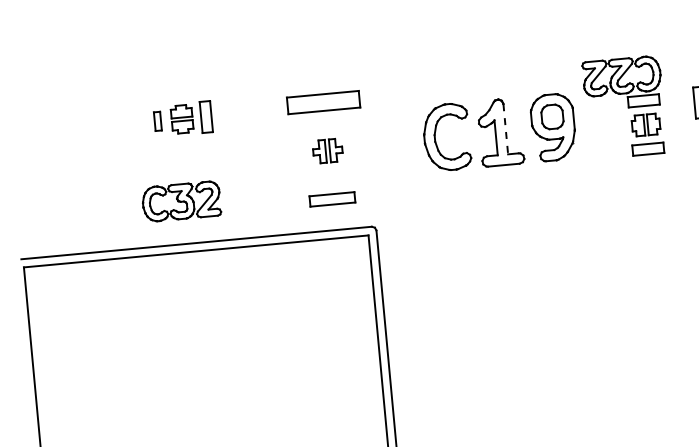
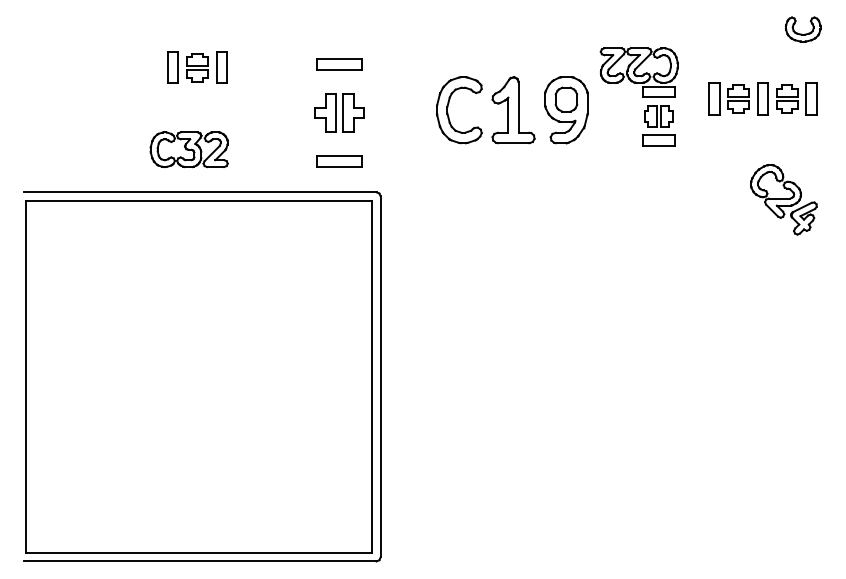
part: (323, 102) -> (339, 64), size x0.62
part: (157, 121) -> (172, 67), size x1.67
line: (505, 130) -> (518, 108), dashed -> solid
part: (327, 150) -> (339, 112), size x1.67

